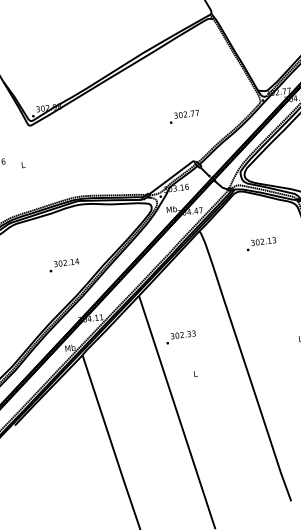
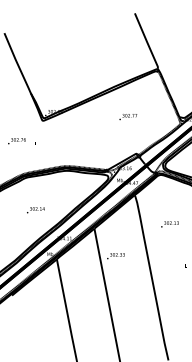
text: (184, 117) -> (128, 117), moved
text: (260, 244) -> (169, 224), moved
text: (63, 265) -> (35, 210), moved

